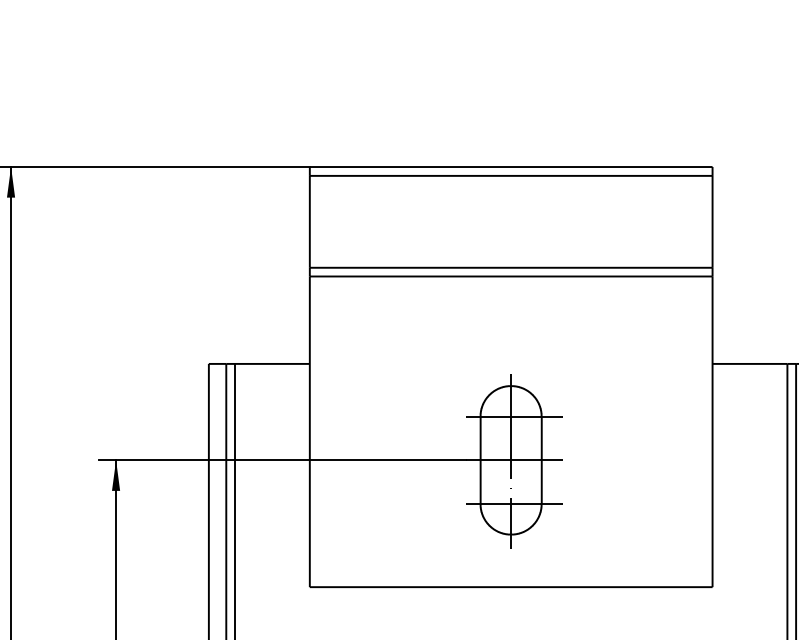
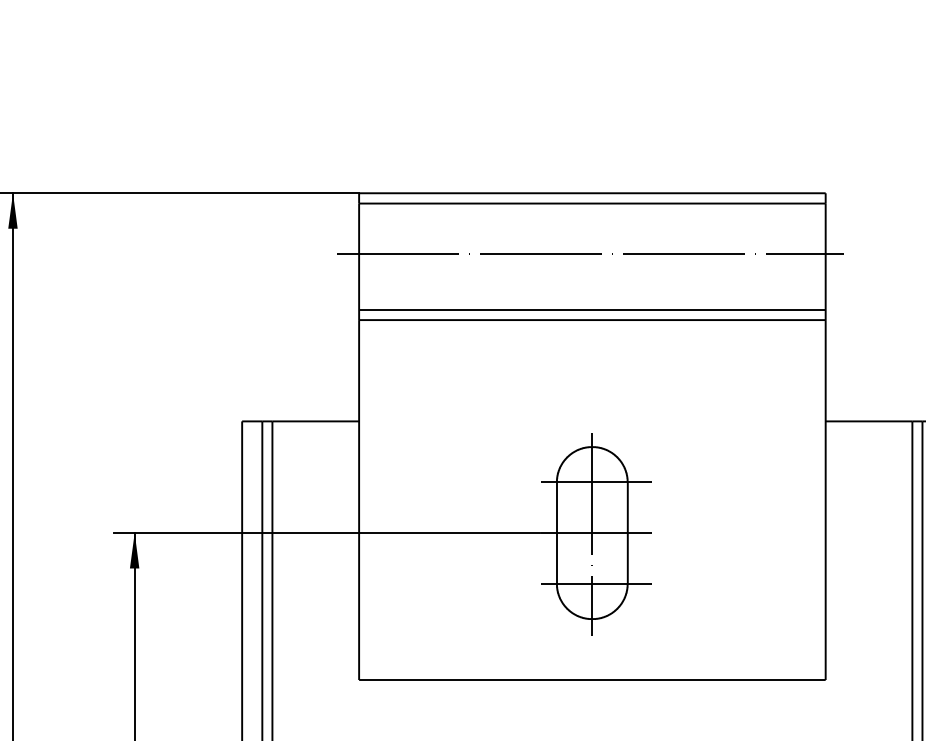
line: (509, 219) -> (590, 254), added

